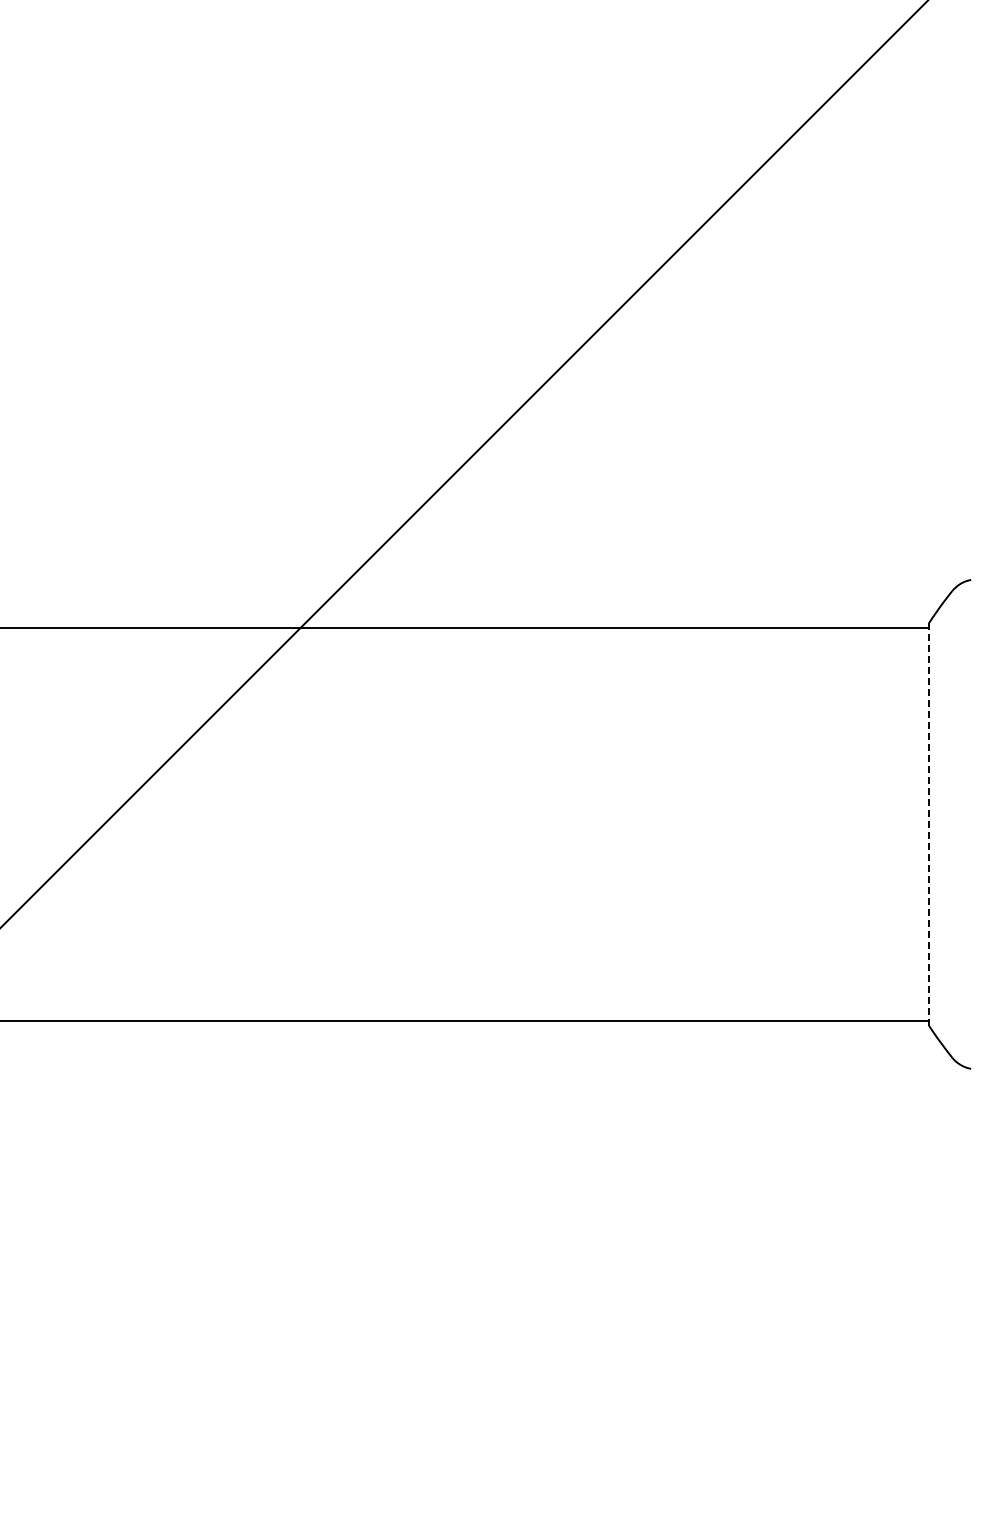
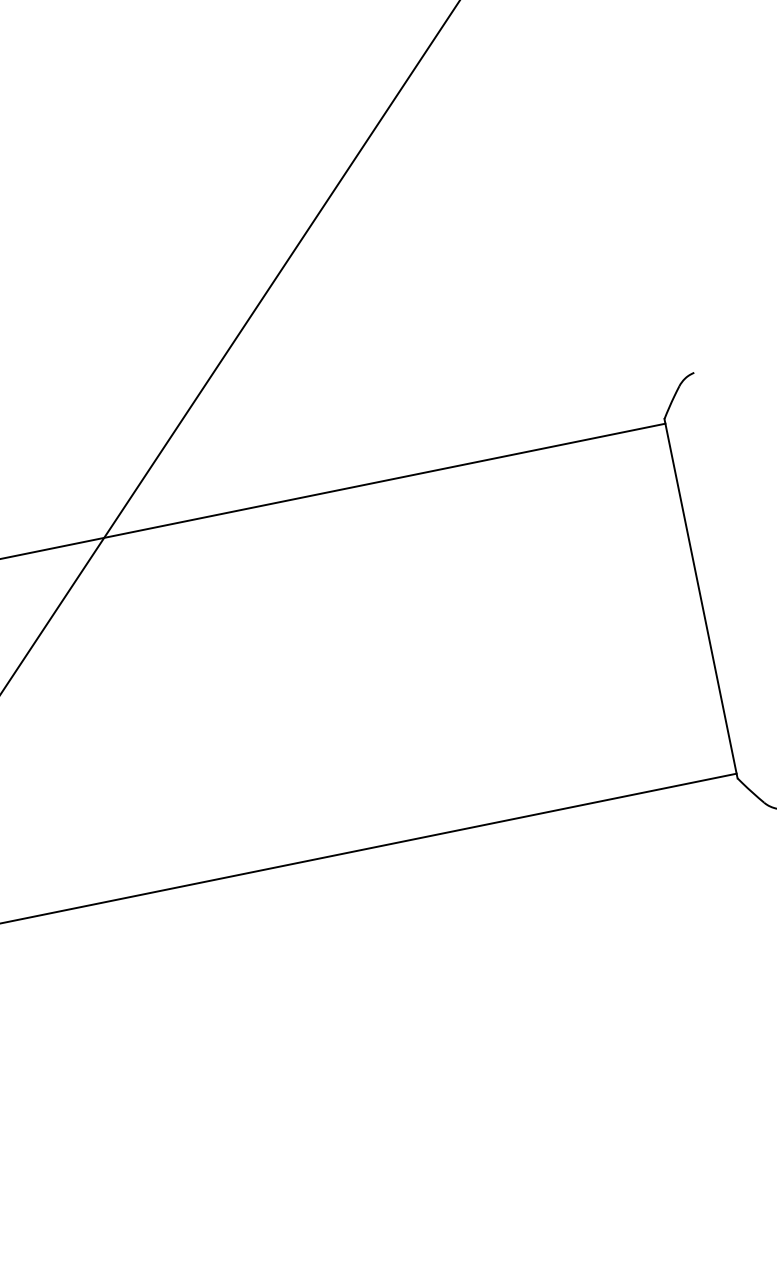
line: (928, 823) -> (700, 597), dashed -> solid

